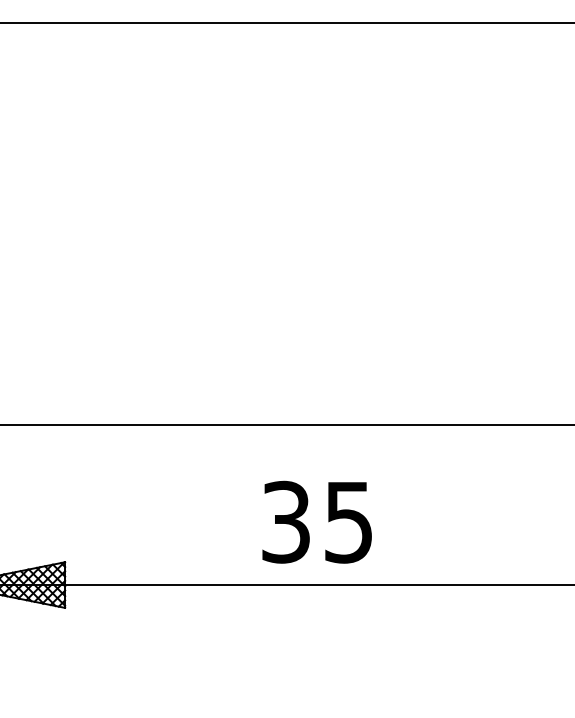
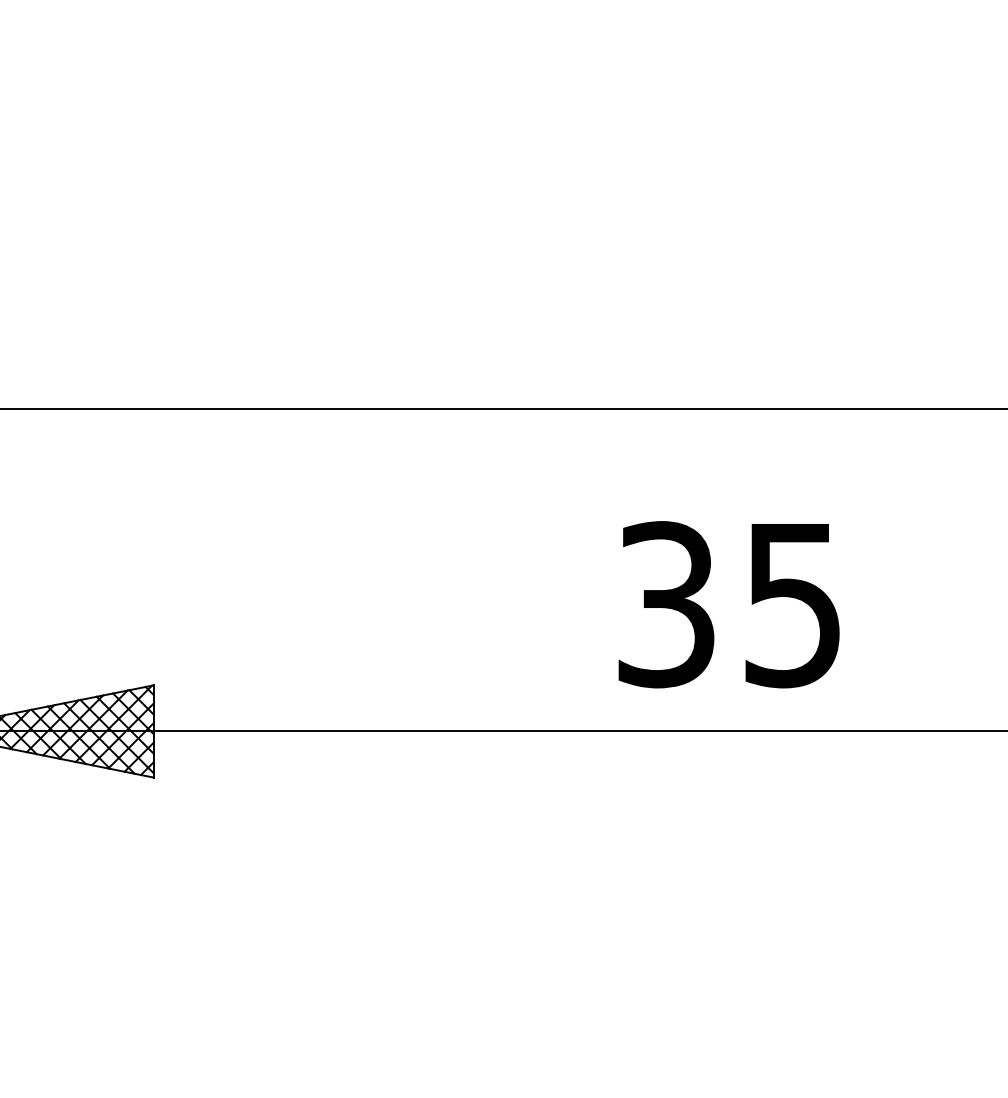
text: (316, 521) -> (727, 603), moved

